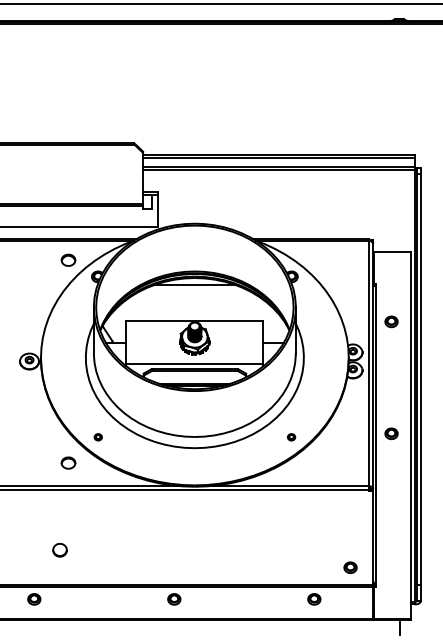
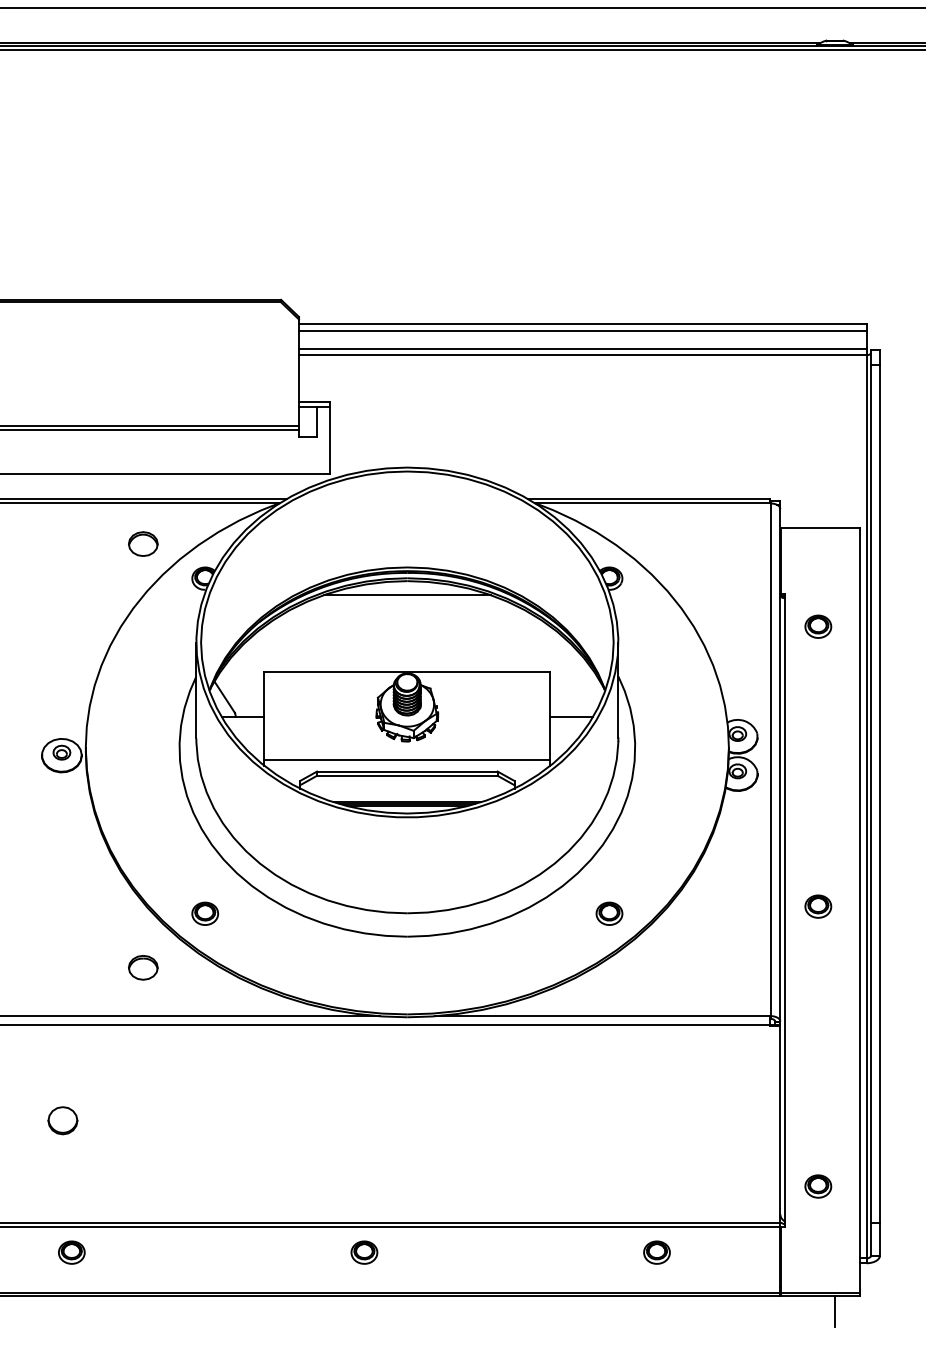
part: (391, 321) -> (818, 625), moved
part: (98, 437) -> (205, 914), size x1.67
part: (291, 437) -> (609, 914), size x1.67
part: (59, 550) -> (61, 1121), moved
part: (350, 567) -> (818, 1185), moved

